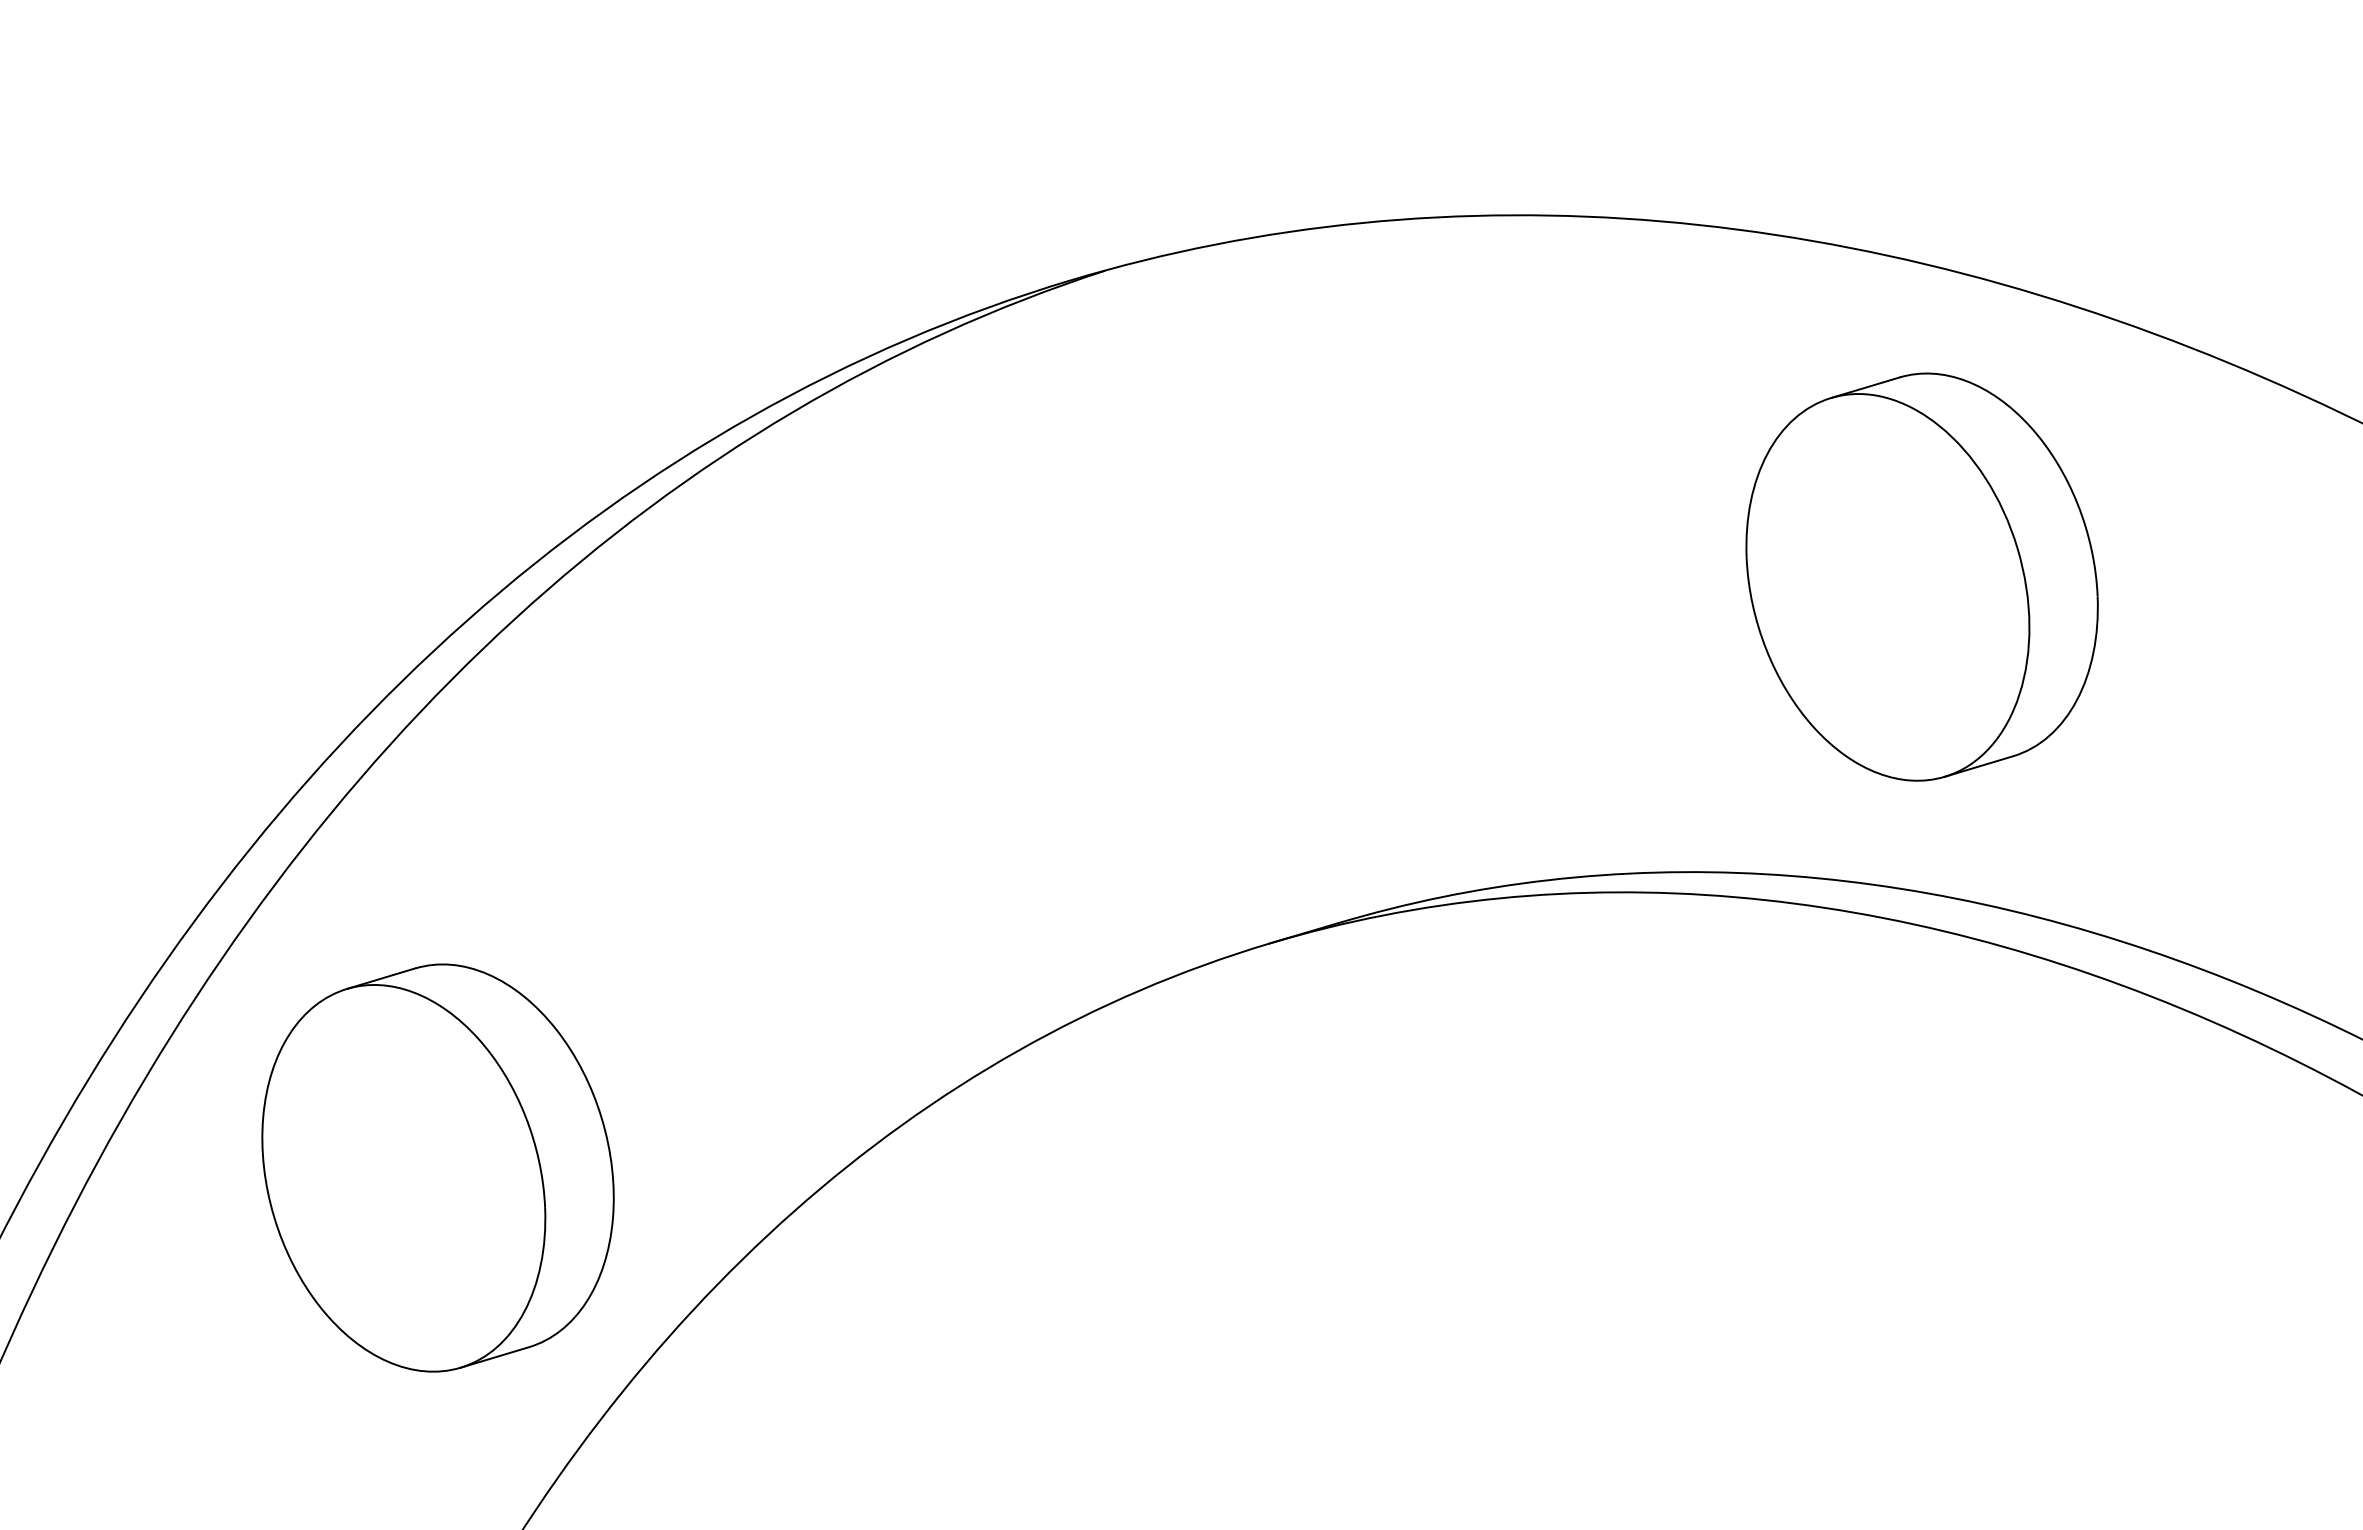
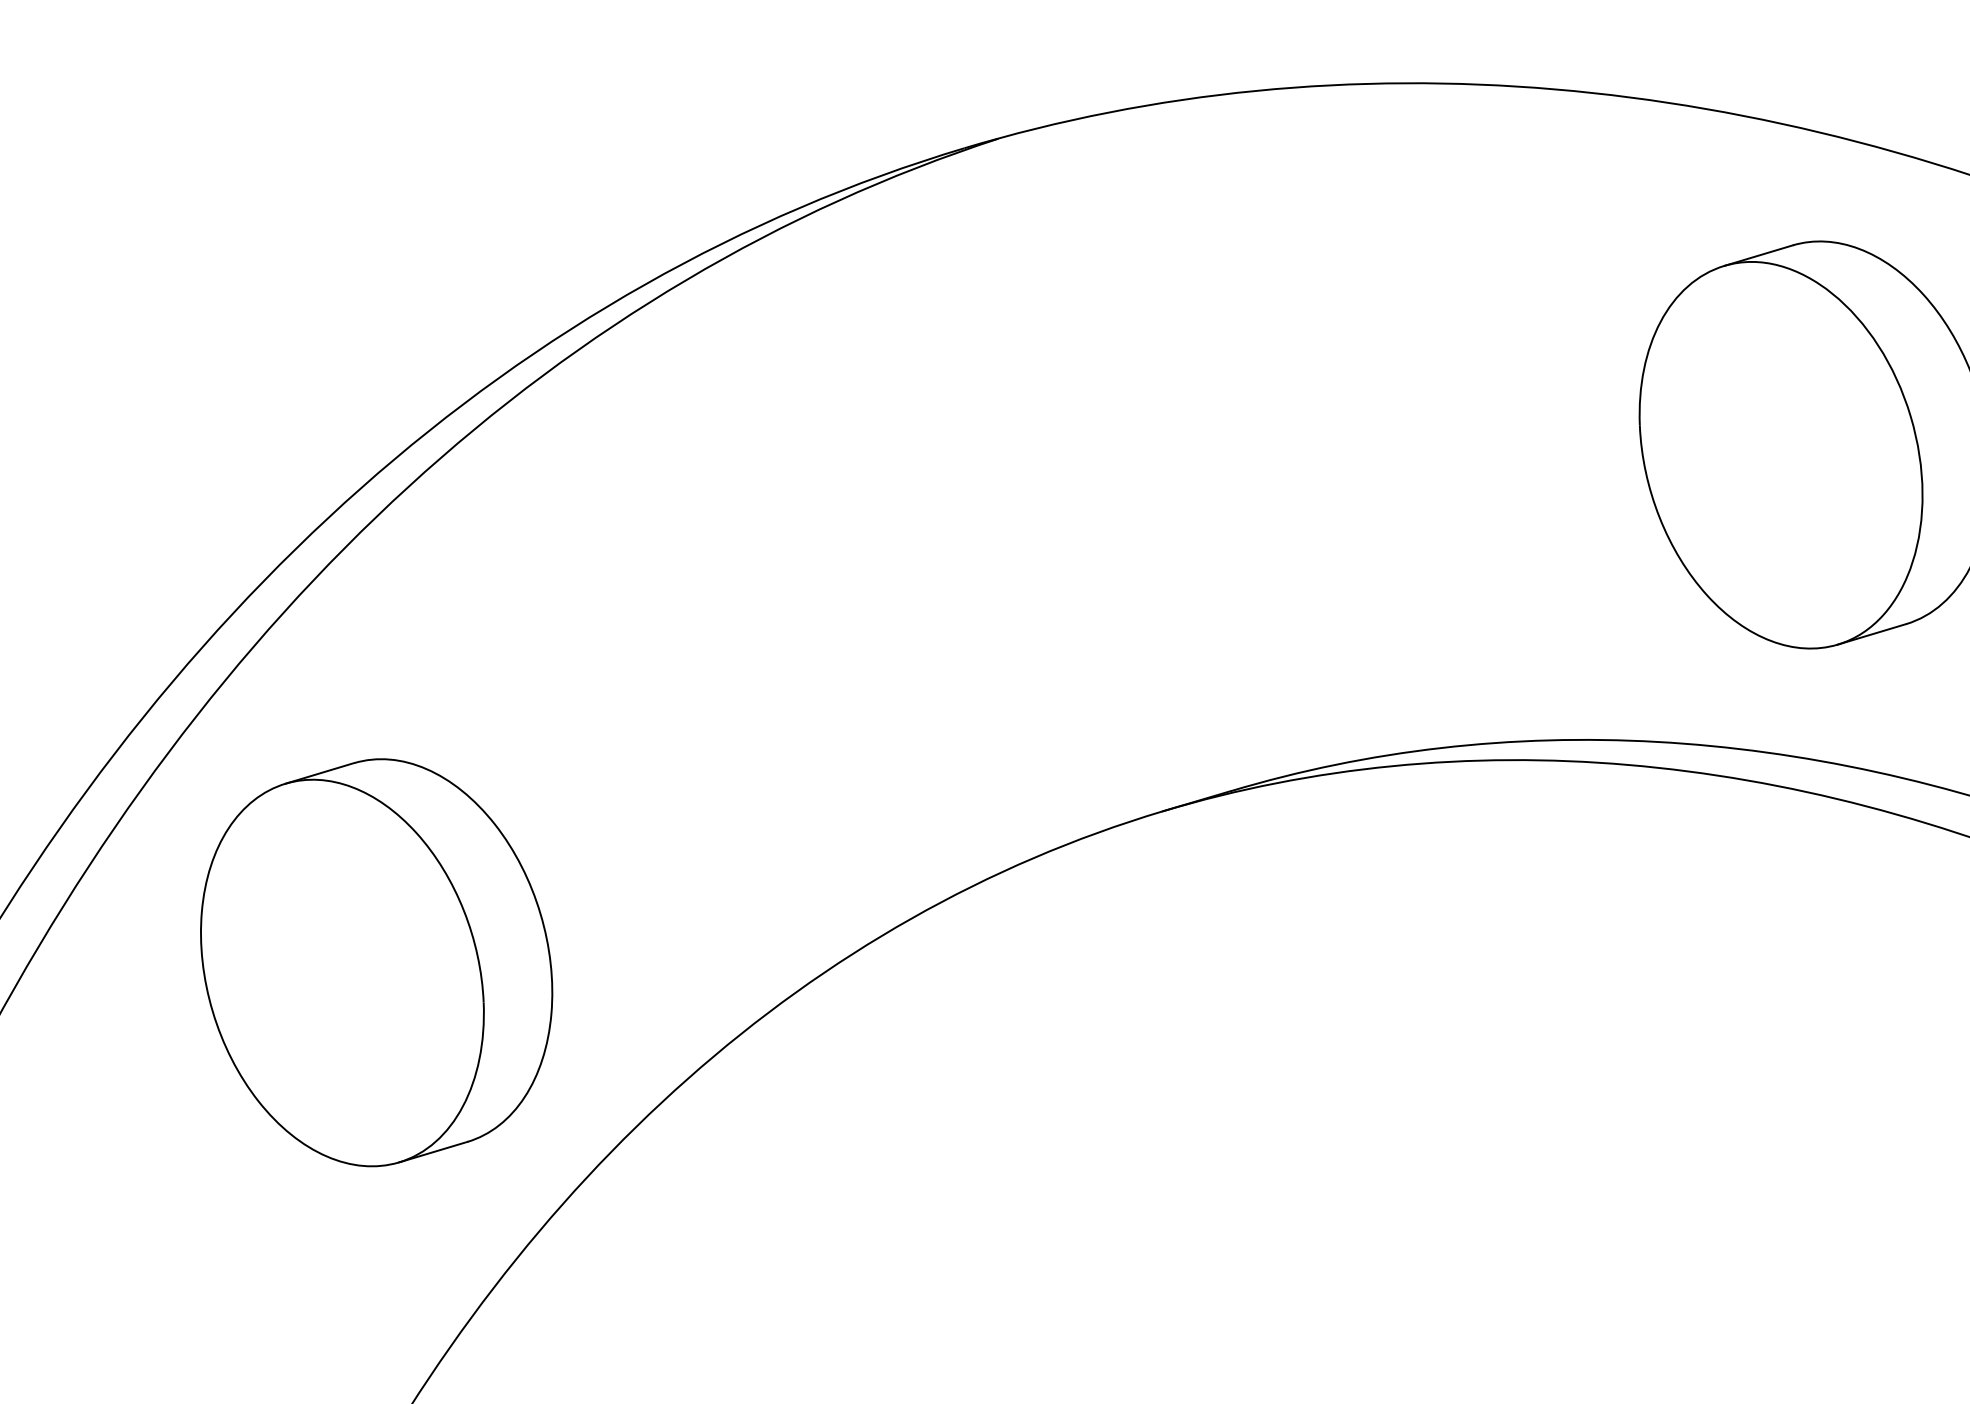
part: (437, 1167) -> (376, 962), moved

